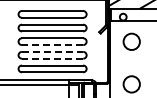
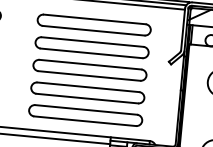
line: (52, 45) -> (89, 76), dashed -> solid
line: (52, 51) -> (88, 86), dashed -> solid
line: (52, 58) -> (87, 98), dashed -> solid

